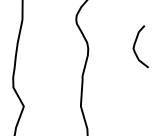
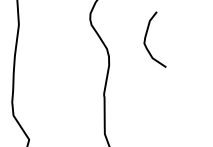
curve: (135, 45) -> (146, 39), moved

